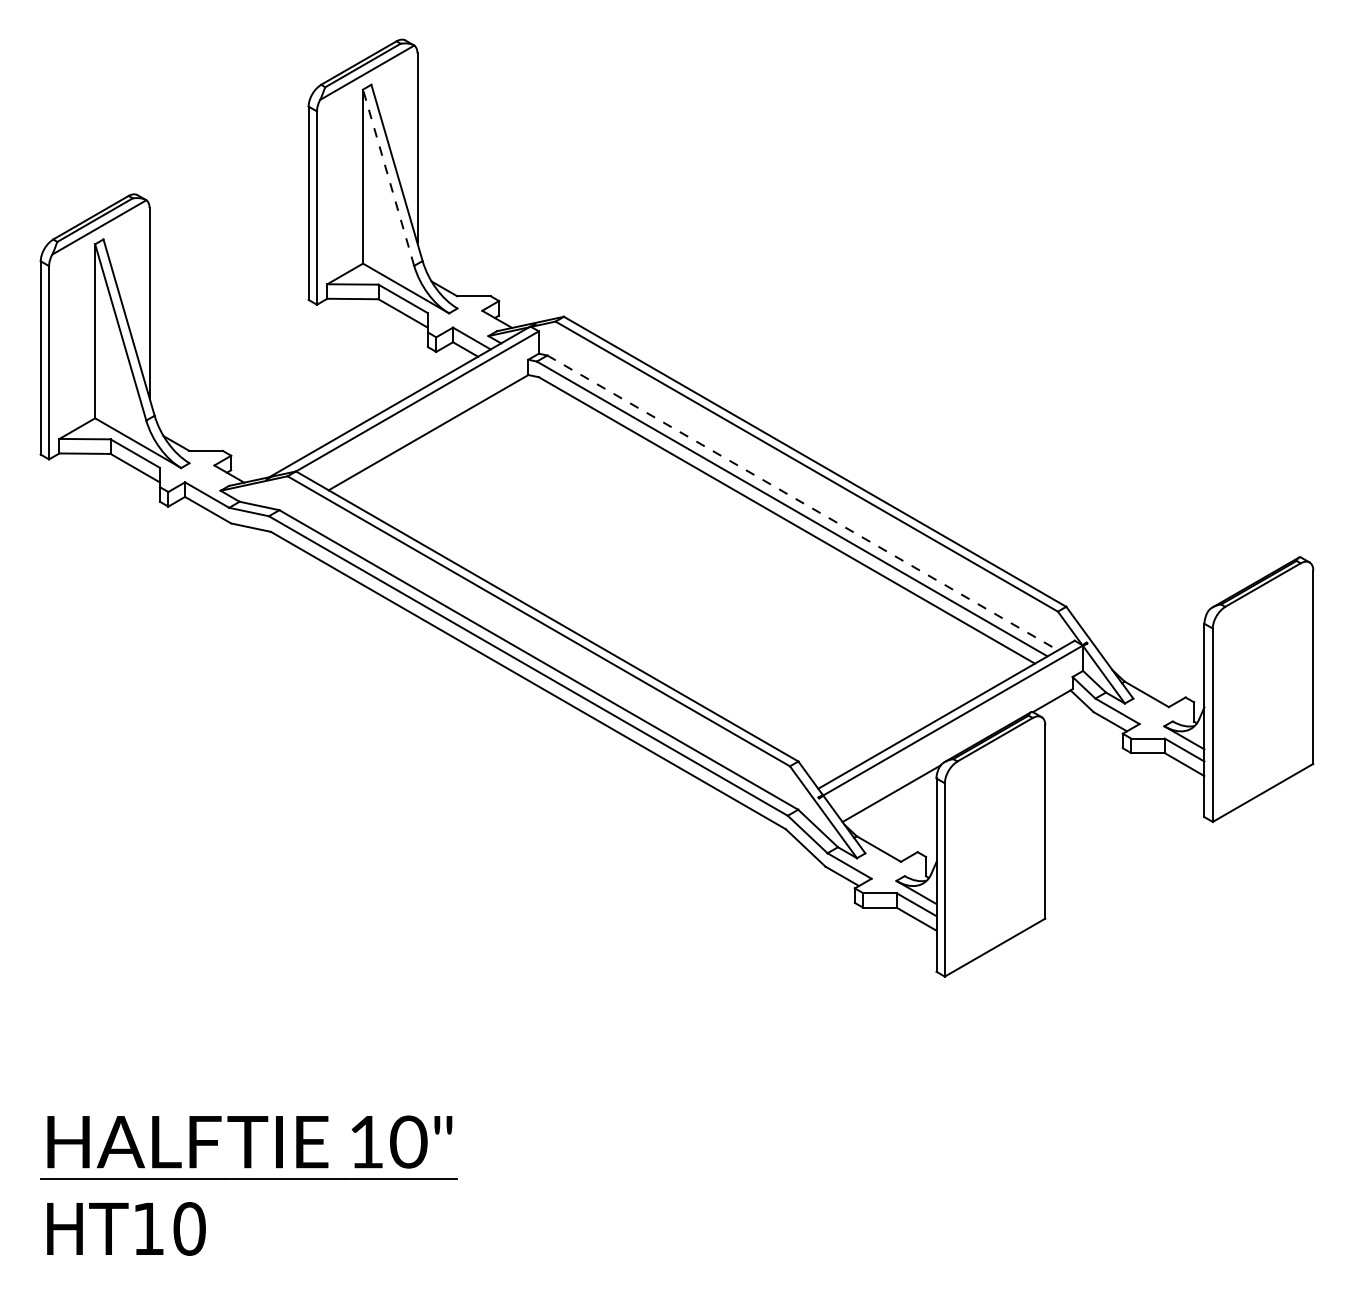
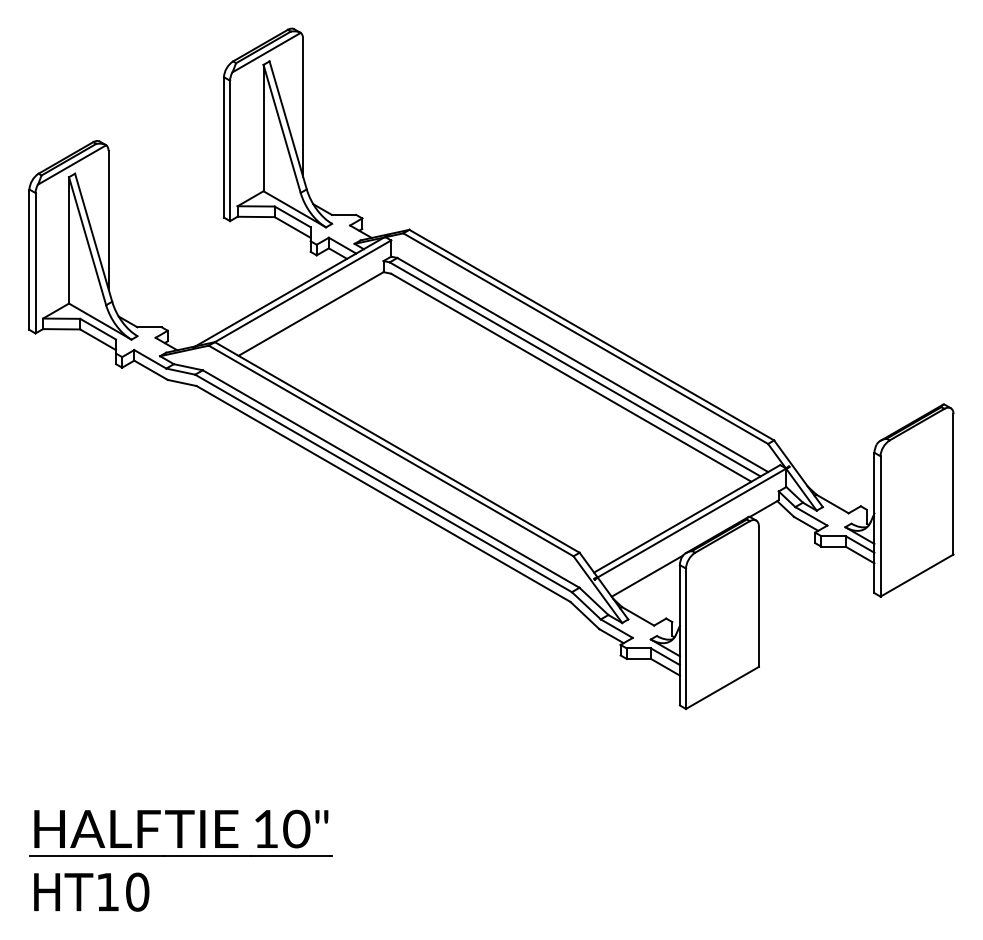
line: (389, 177) -> (282, 128), dashed -> solid
line: (803, 503) -> (583, 365), dashed -> solid

